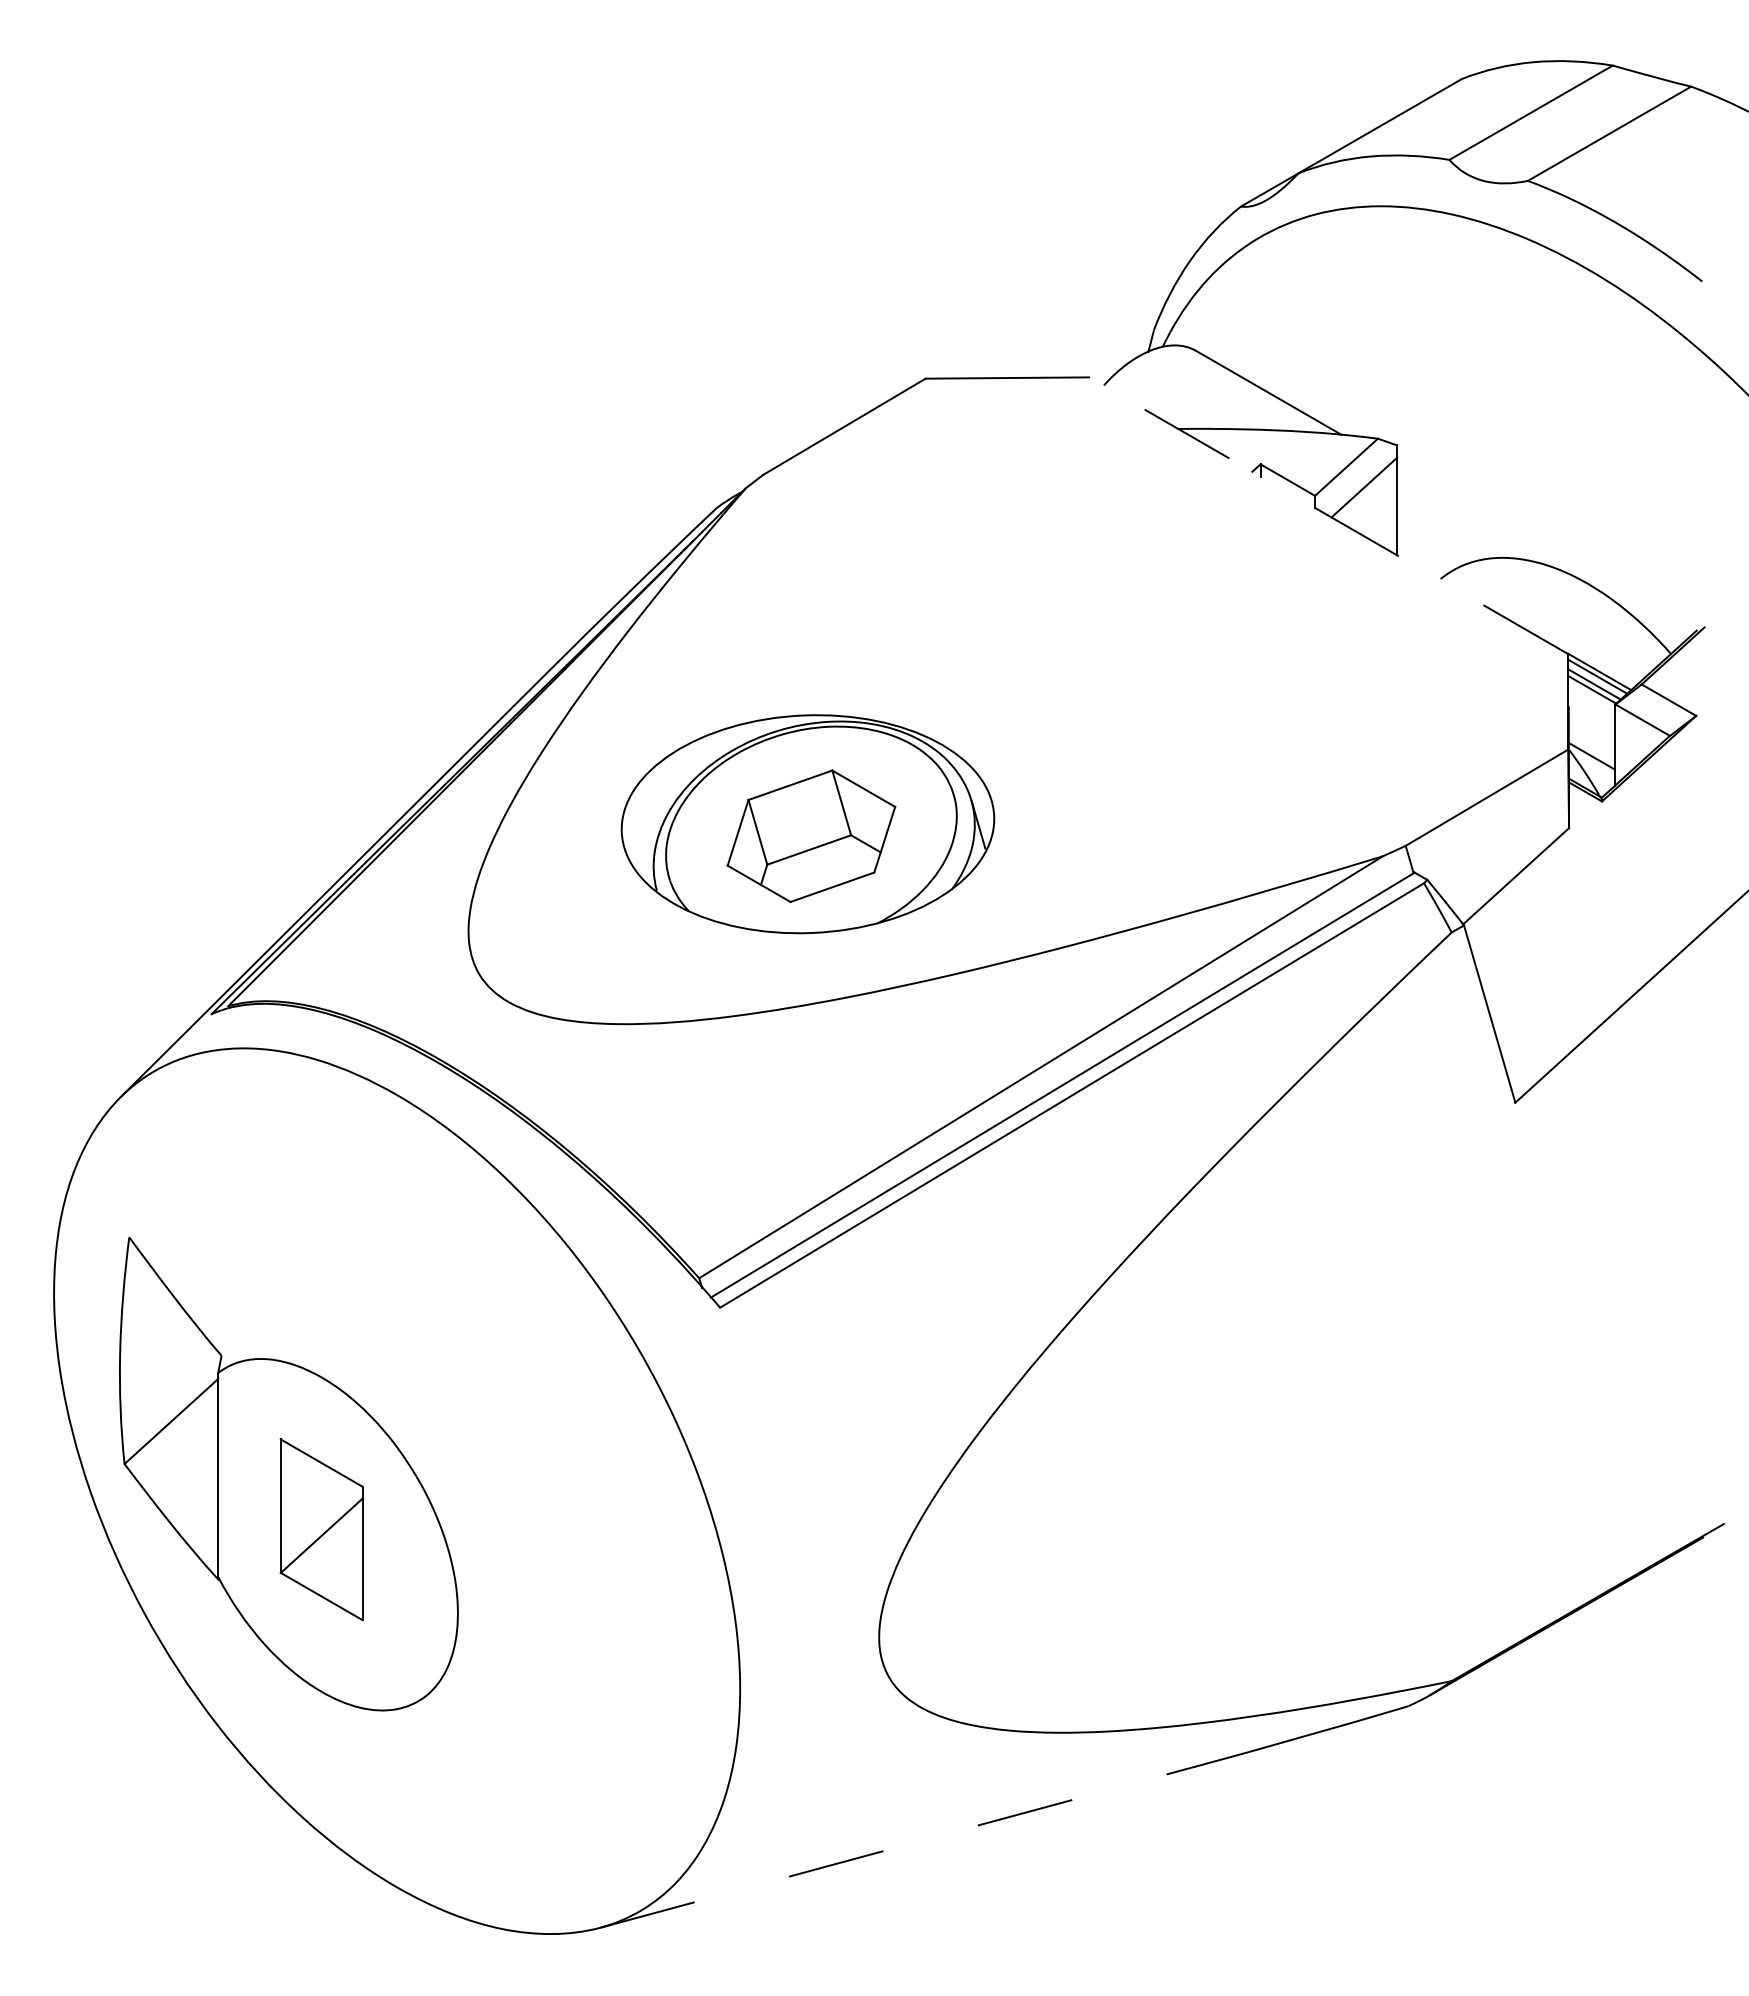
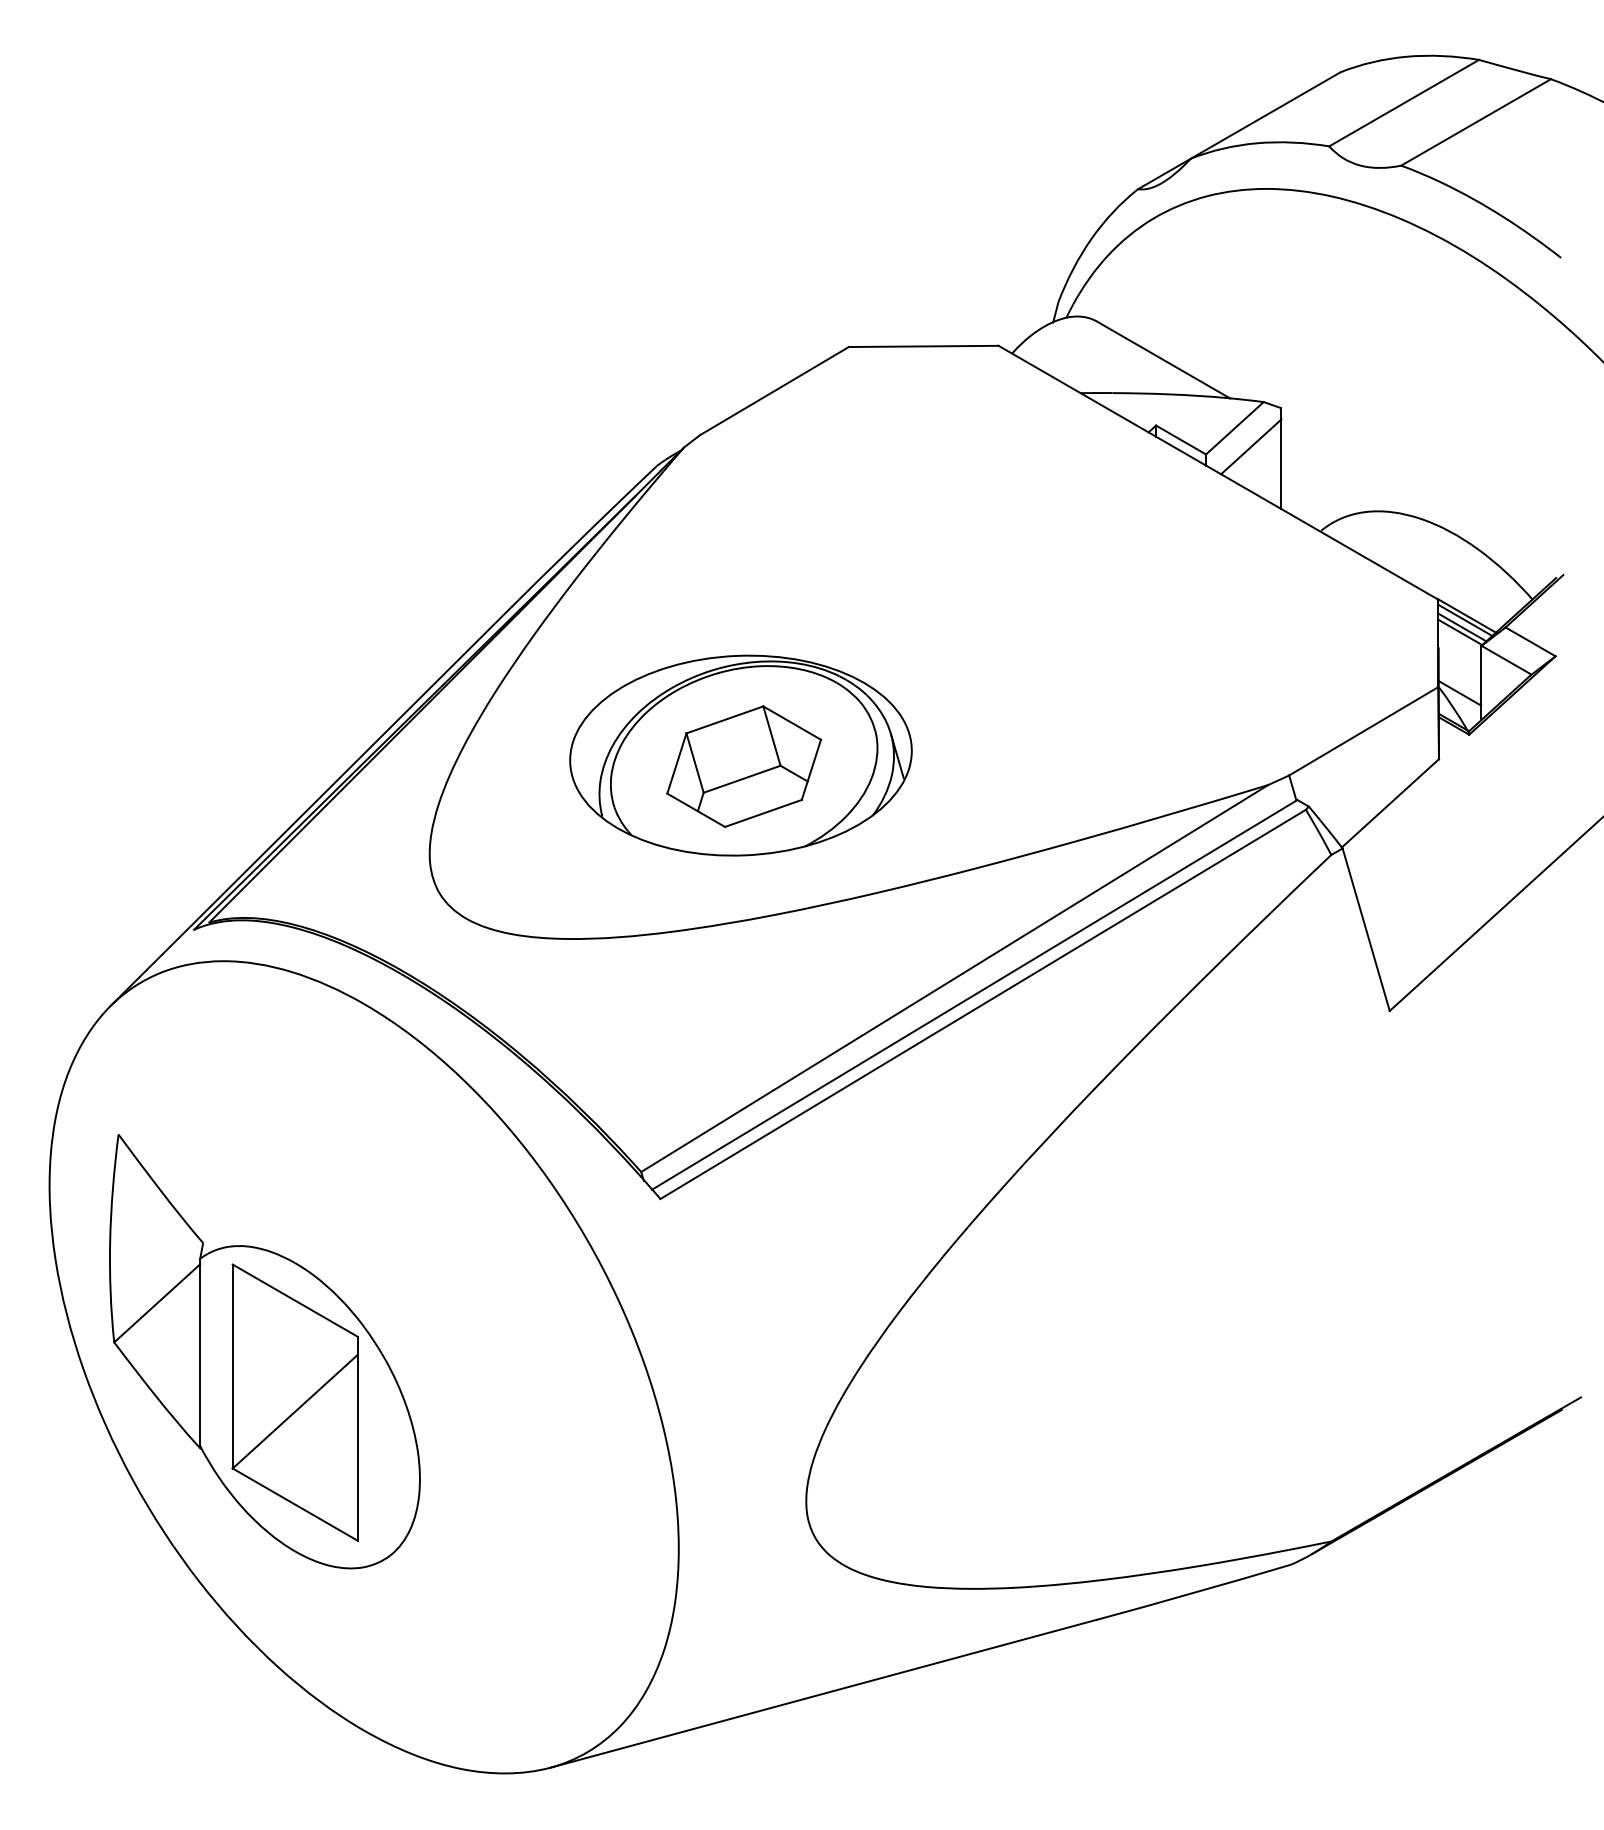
line: (1328, 515) -> (1218, 472), dashed -> solid
part: (321, 1529) -> (294, 1402), size x1.67
line: (898, 1847) -> (824, 1694), dashed -> solid

